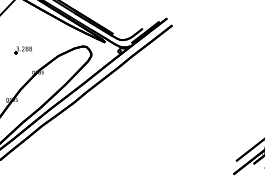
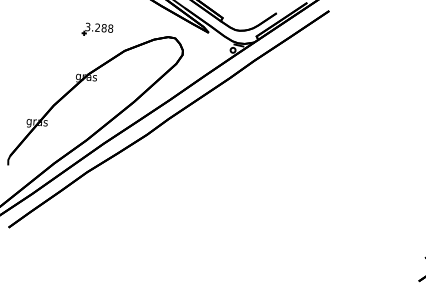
part: (22, 50) -> (96, 30), moved

